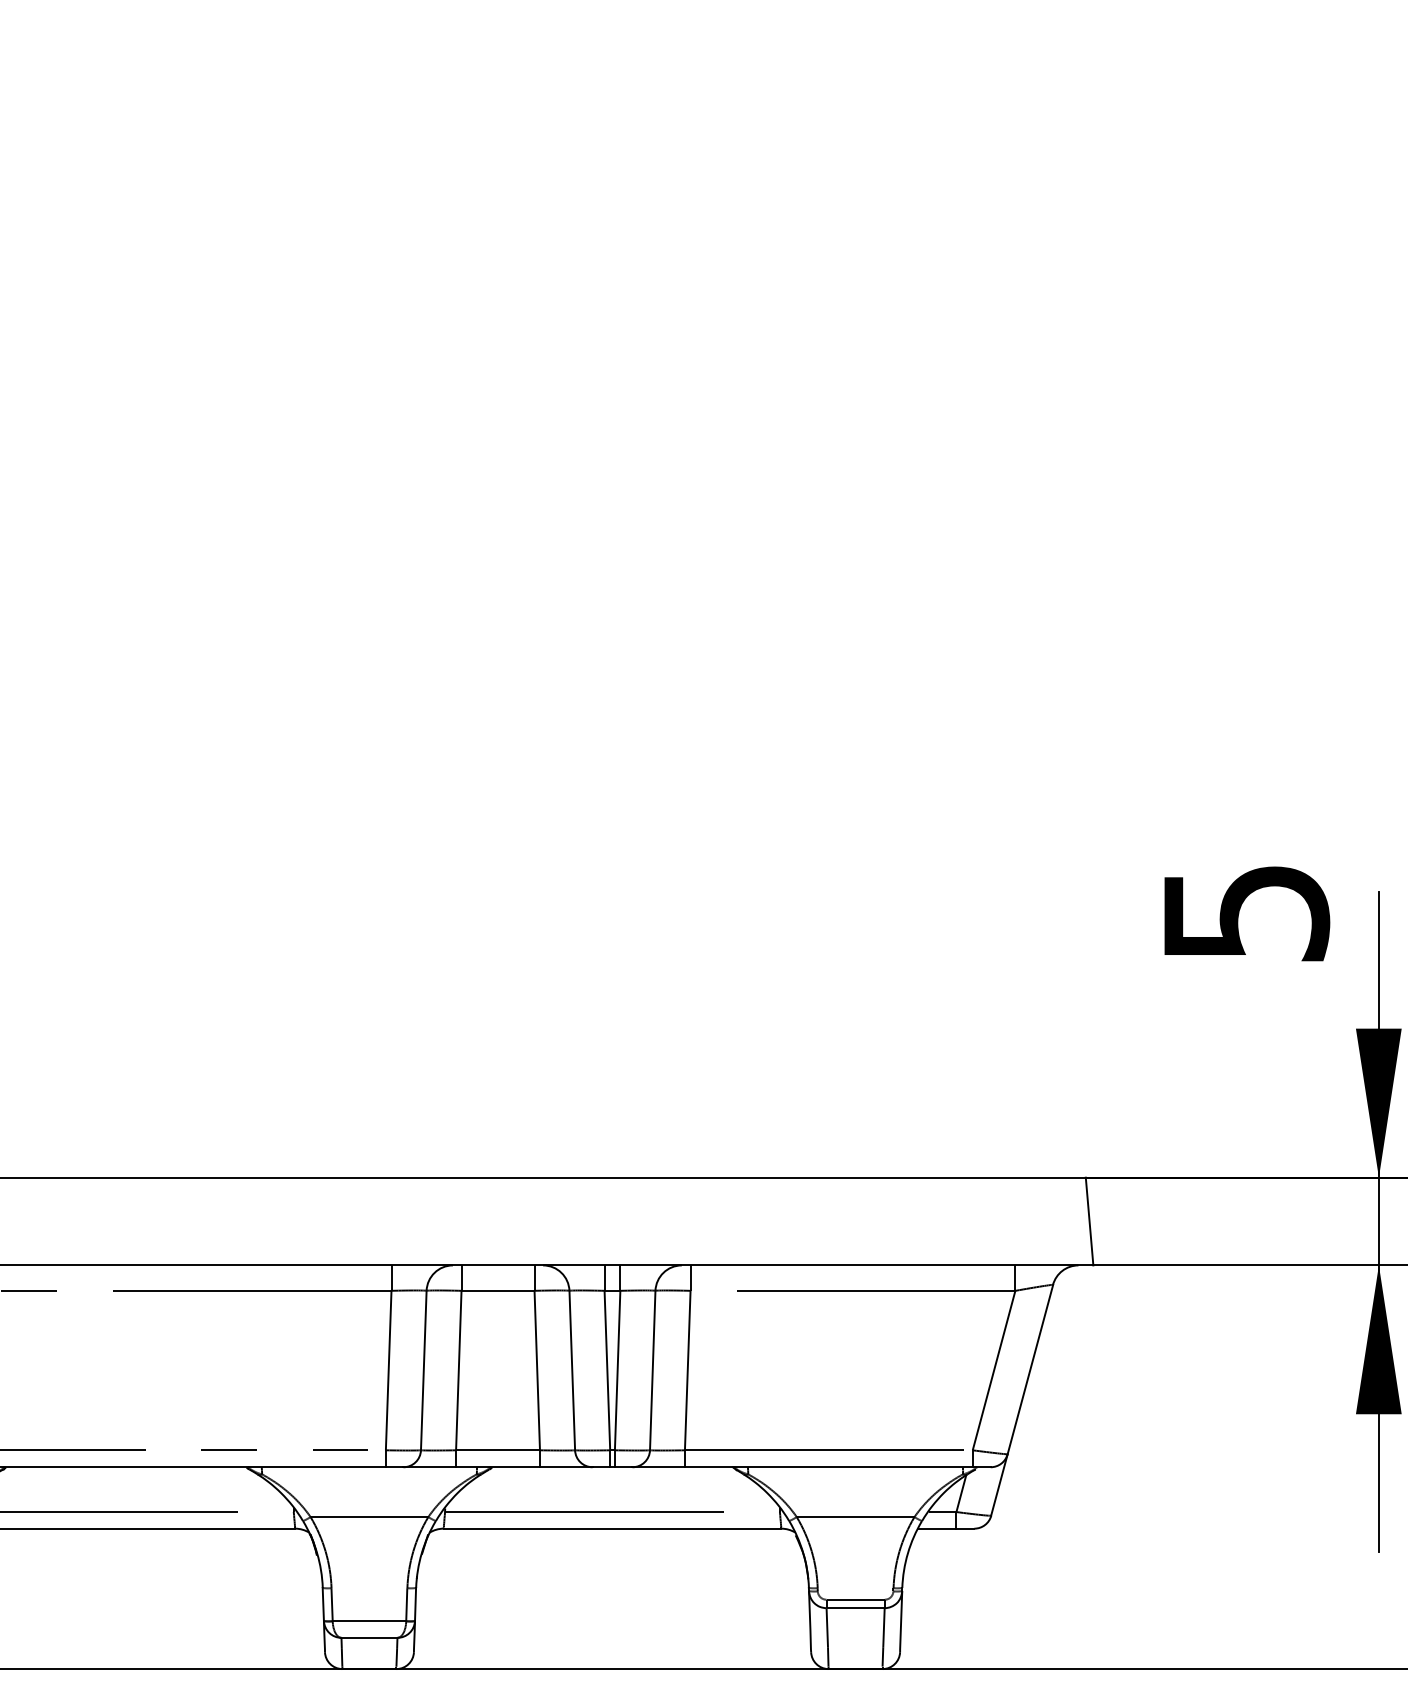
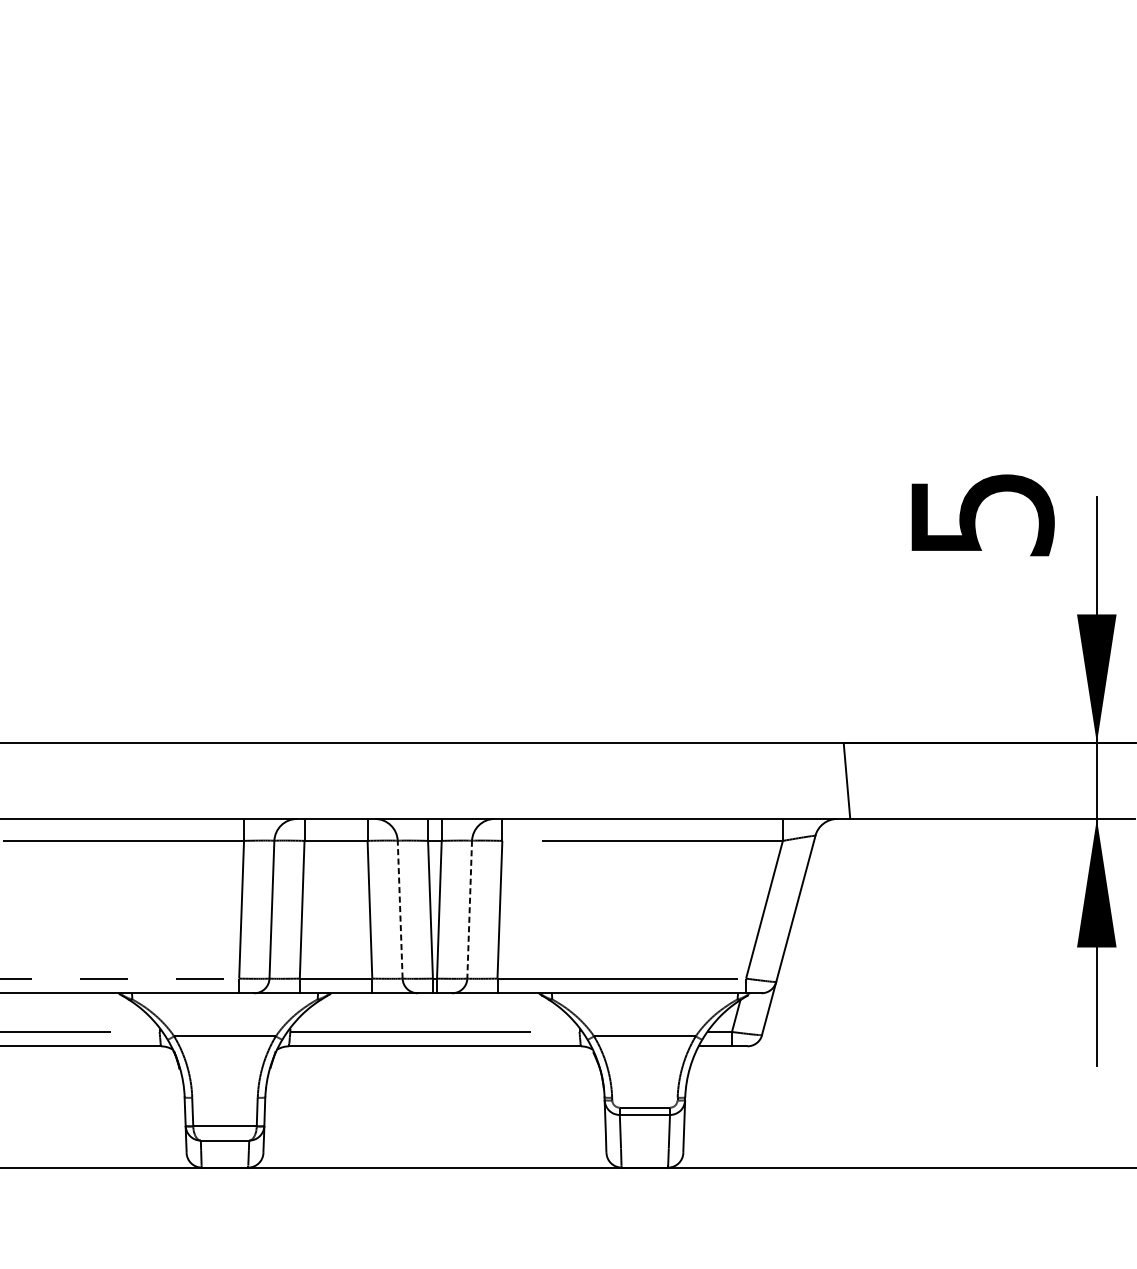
line: (572, 1370) -> (400, 909), solid -> dashed
line: (652, 1370) -> (469, 909), solid -> dashed

